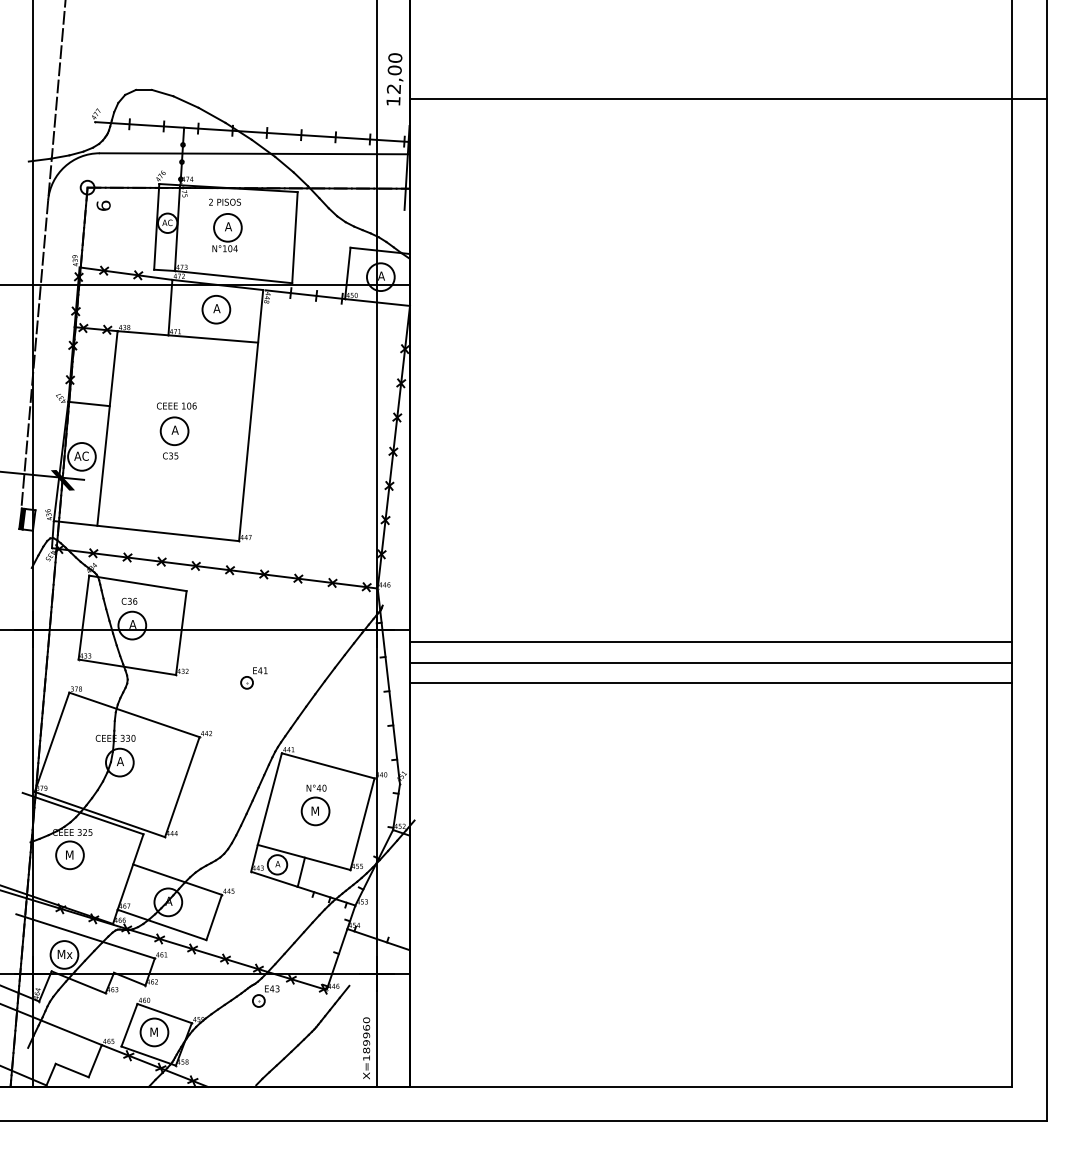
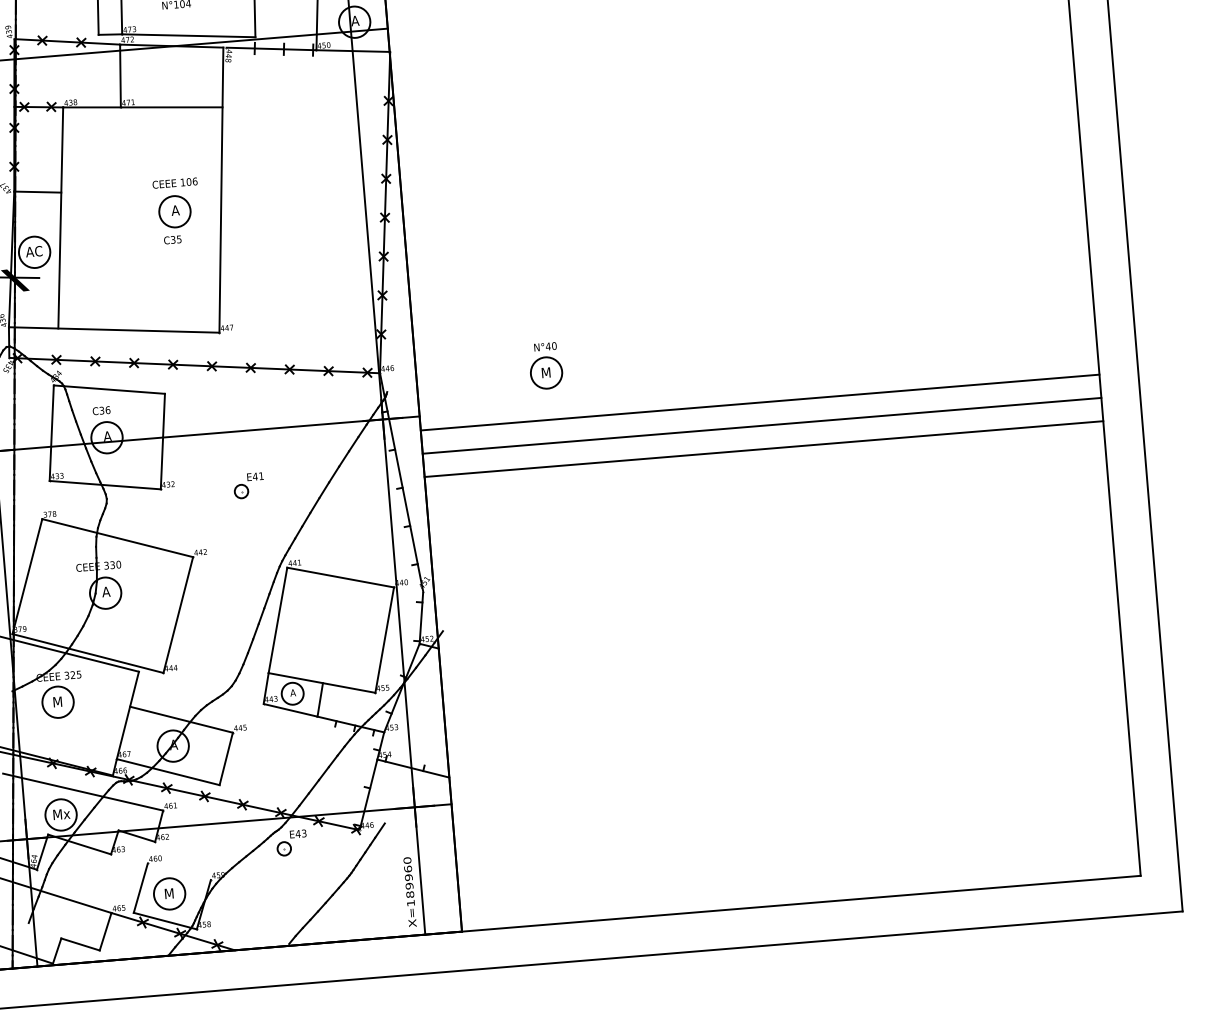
part: (216, 309) -> (172, 73), removed
part: (176, 430) -> (177, 210), moved
part: (315, 805) -> (545, 366), moved
line: (164, 1013) -> (179, 871), removed

